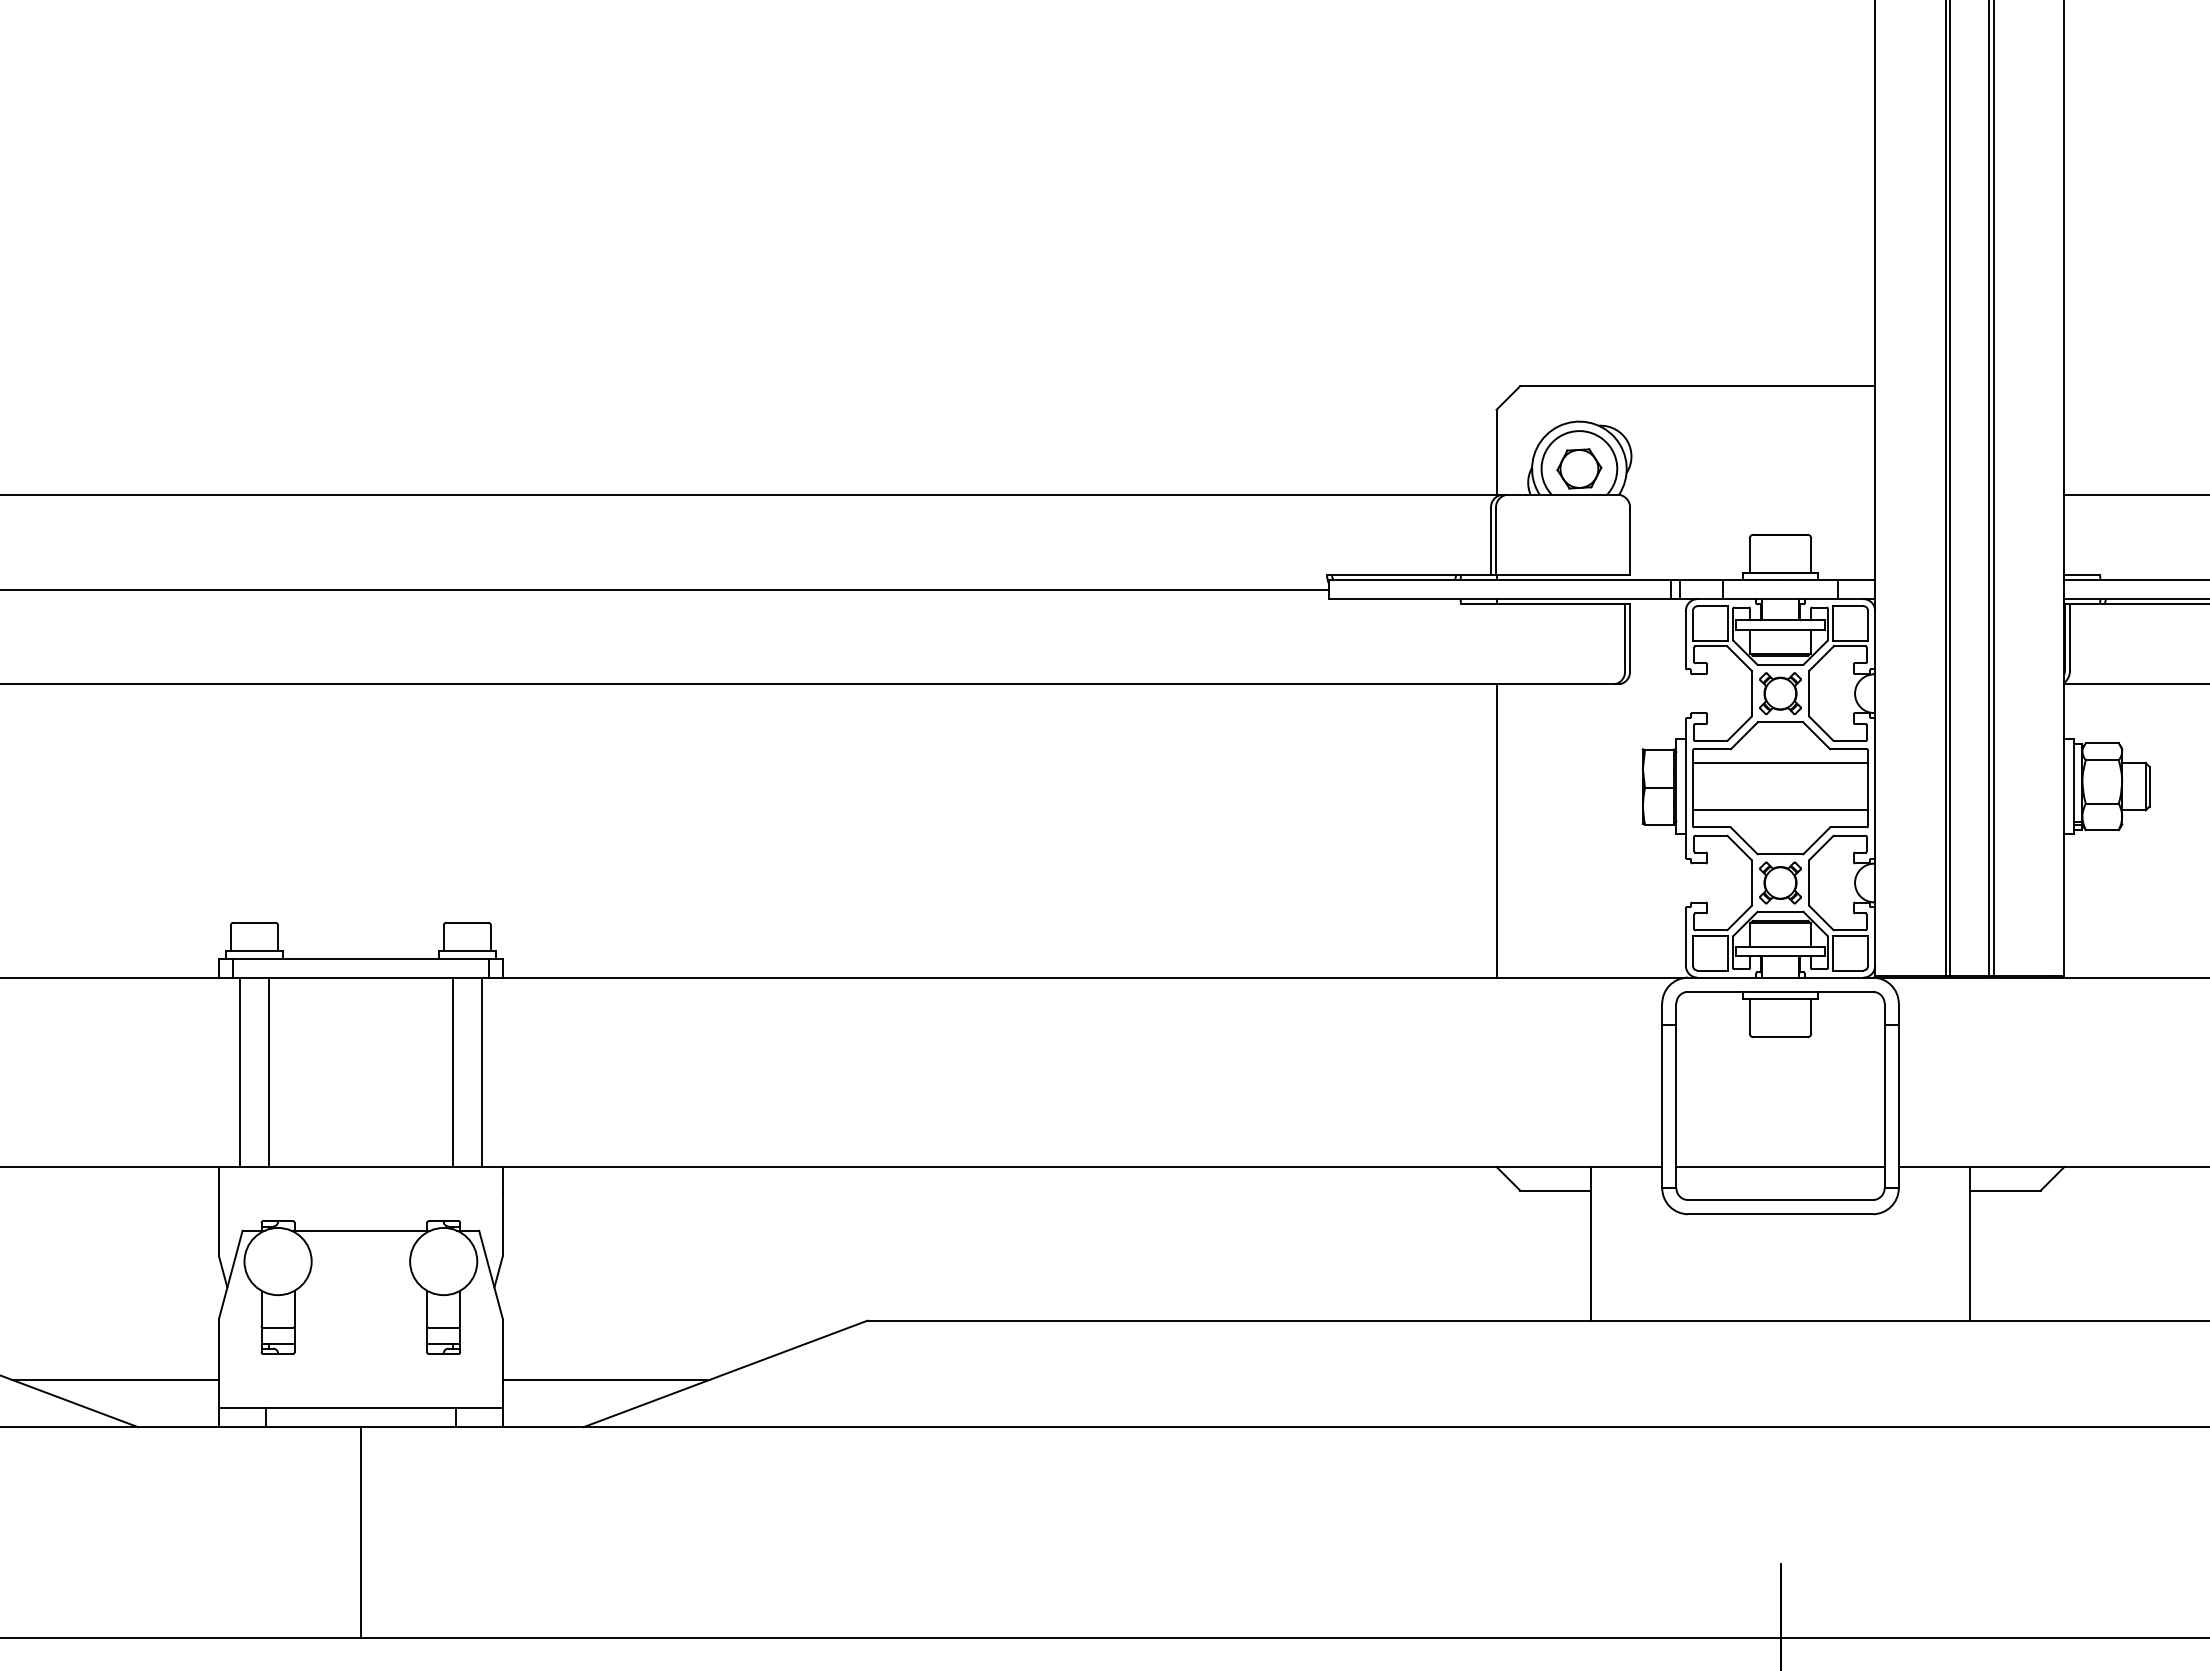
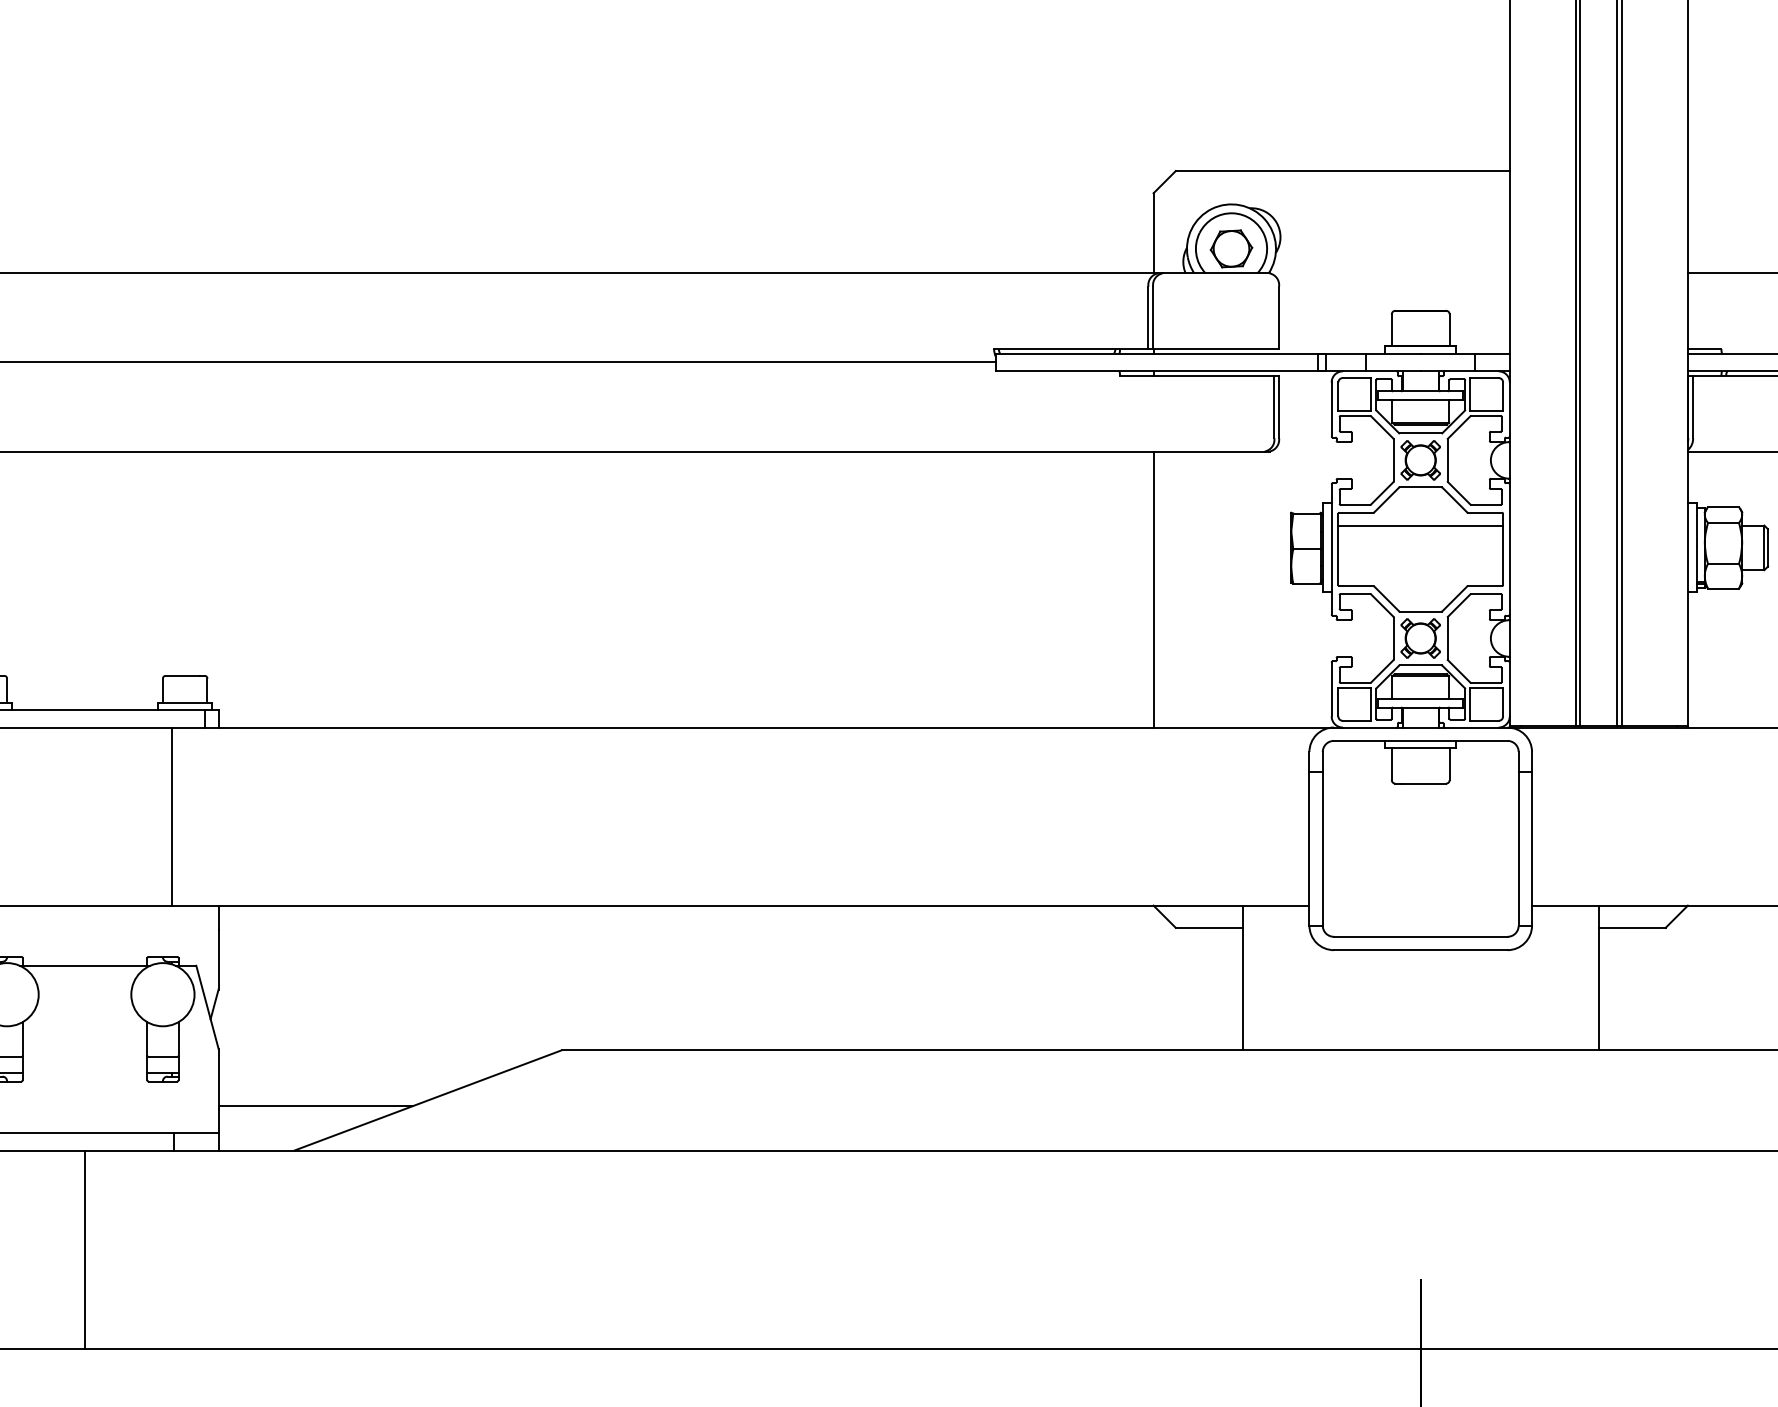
line: (1780, 810) -> (1420, 570), removed
line: (481, 1071) -> (198, 815), removed
line: (1780, 1166) -> (1420, 905), removed

